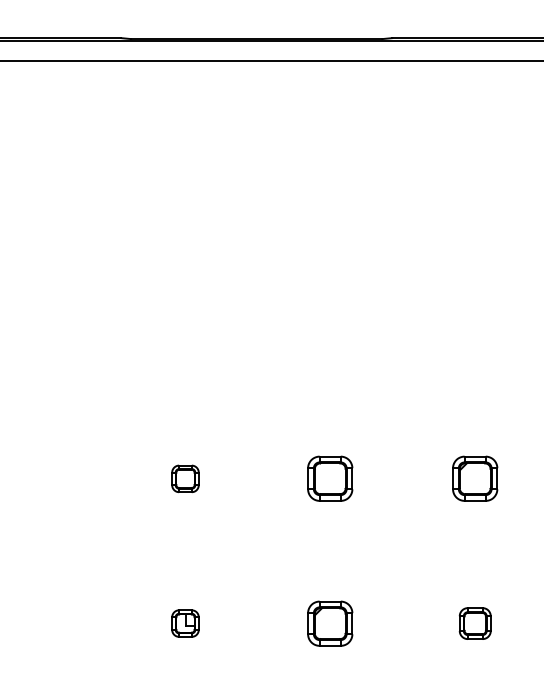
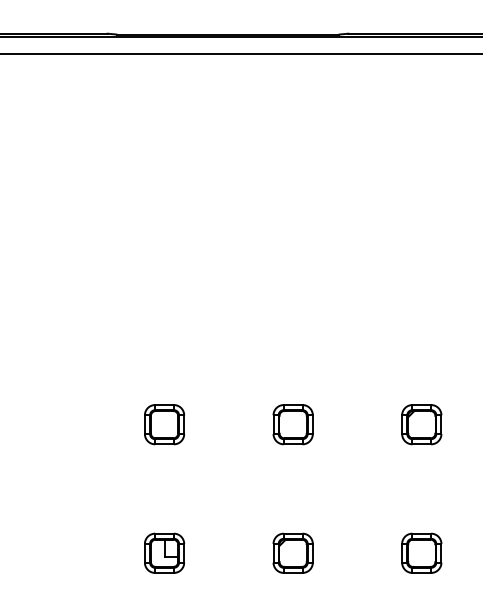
part: (185, 478) -> (164, 424), size x1.67
part: (185, 622) -> (164, 552), size x1.67
part: (474, 622) -> (421, 552), size x1.43

